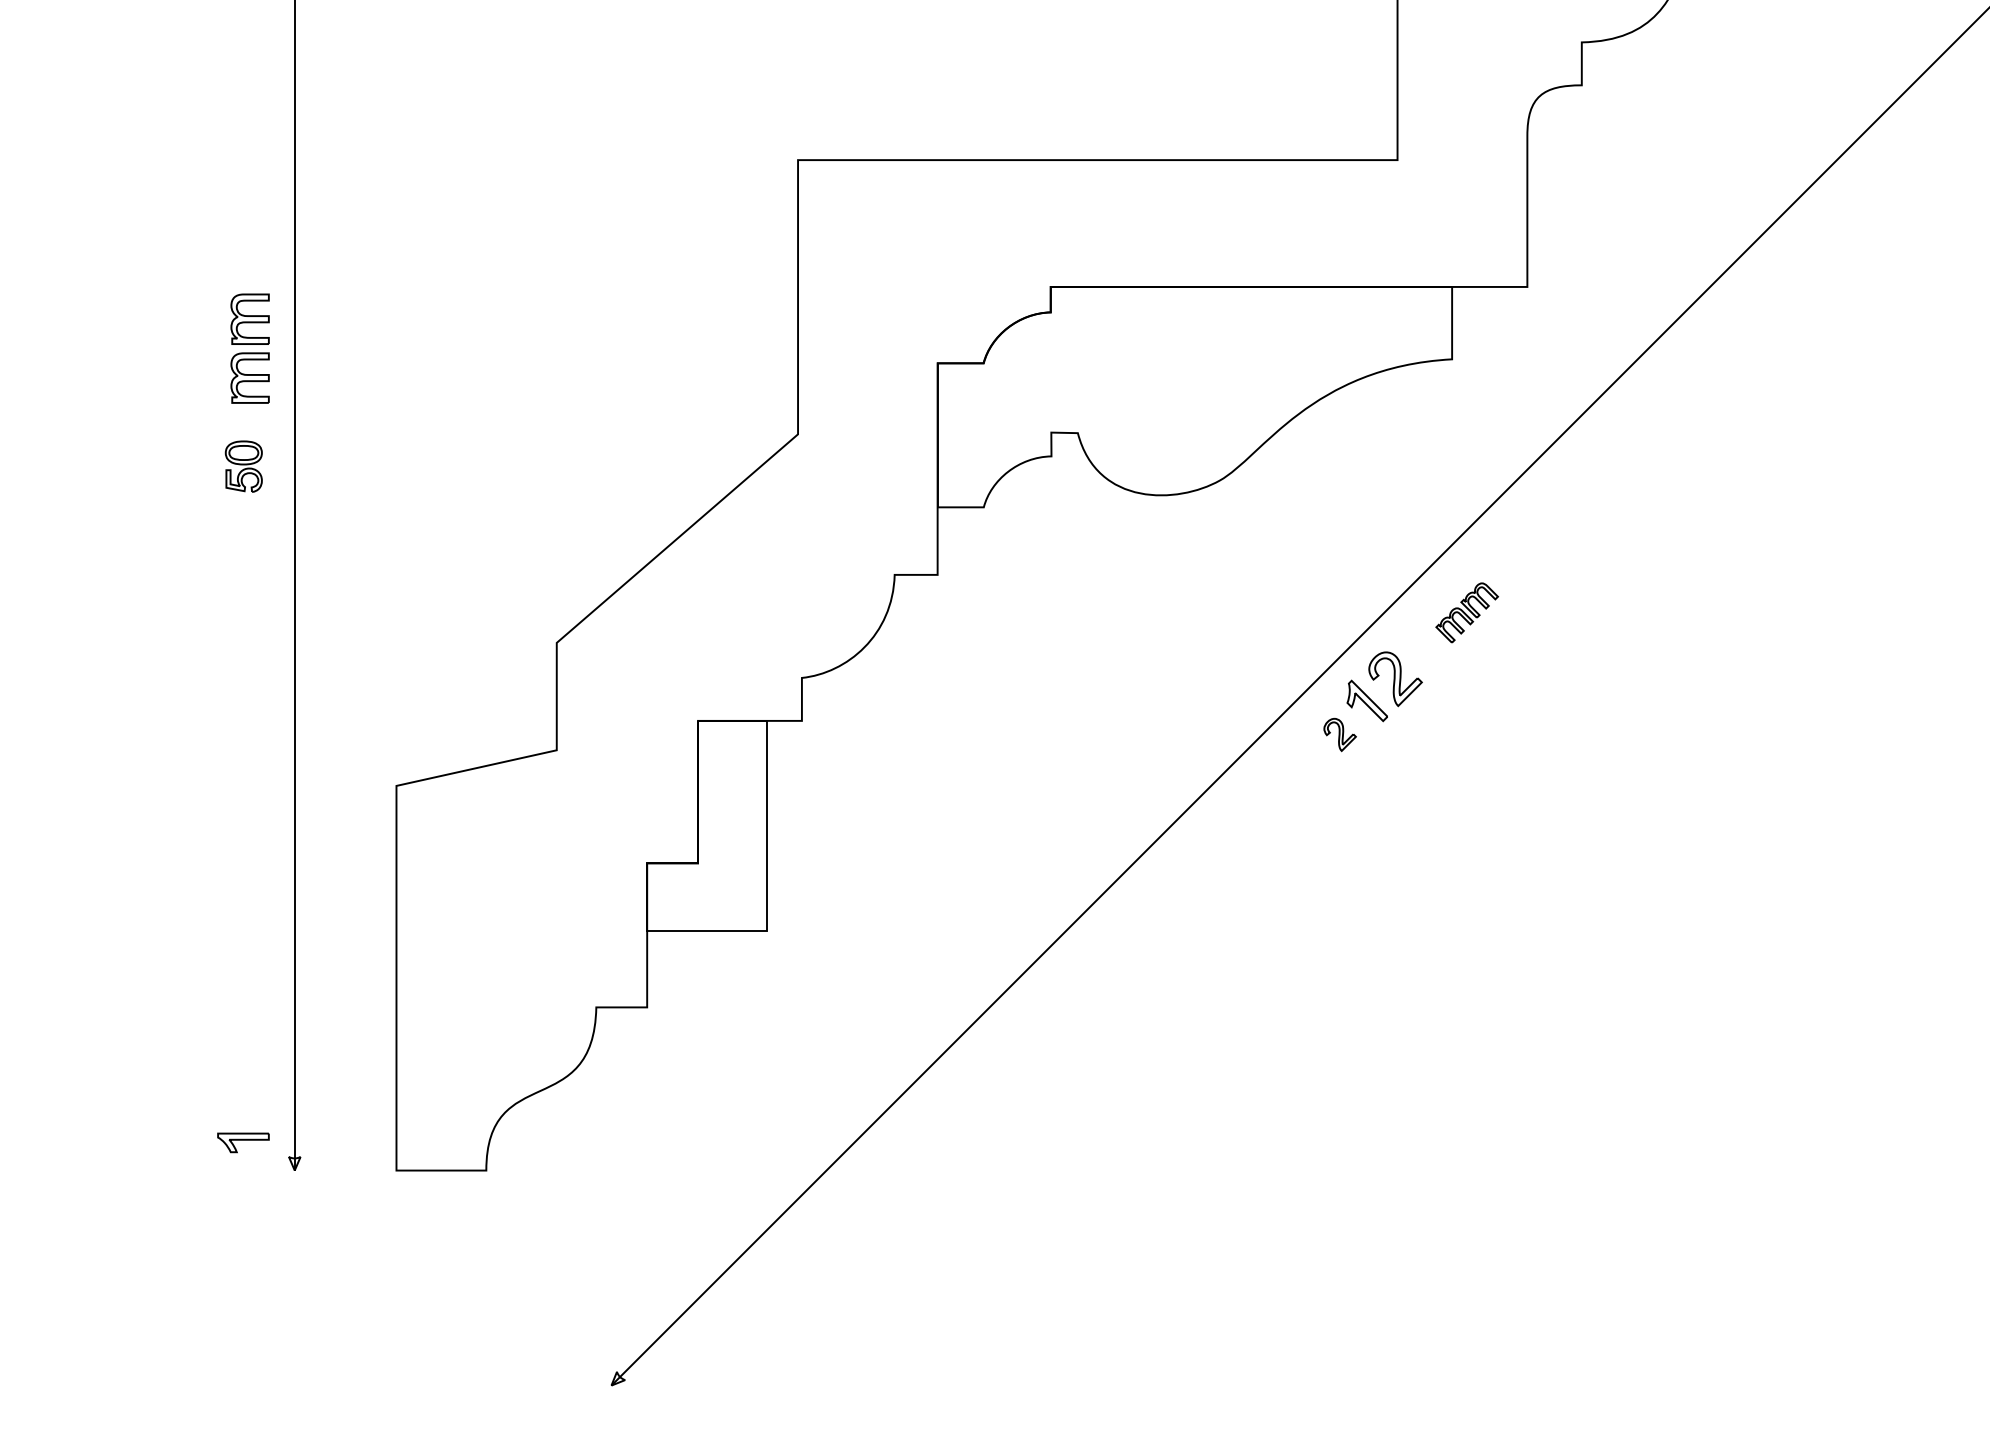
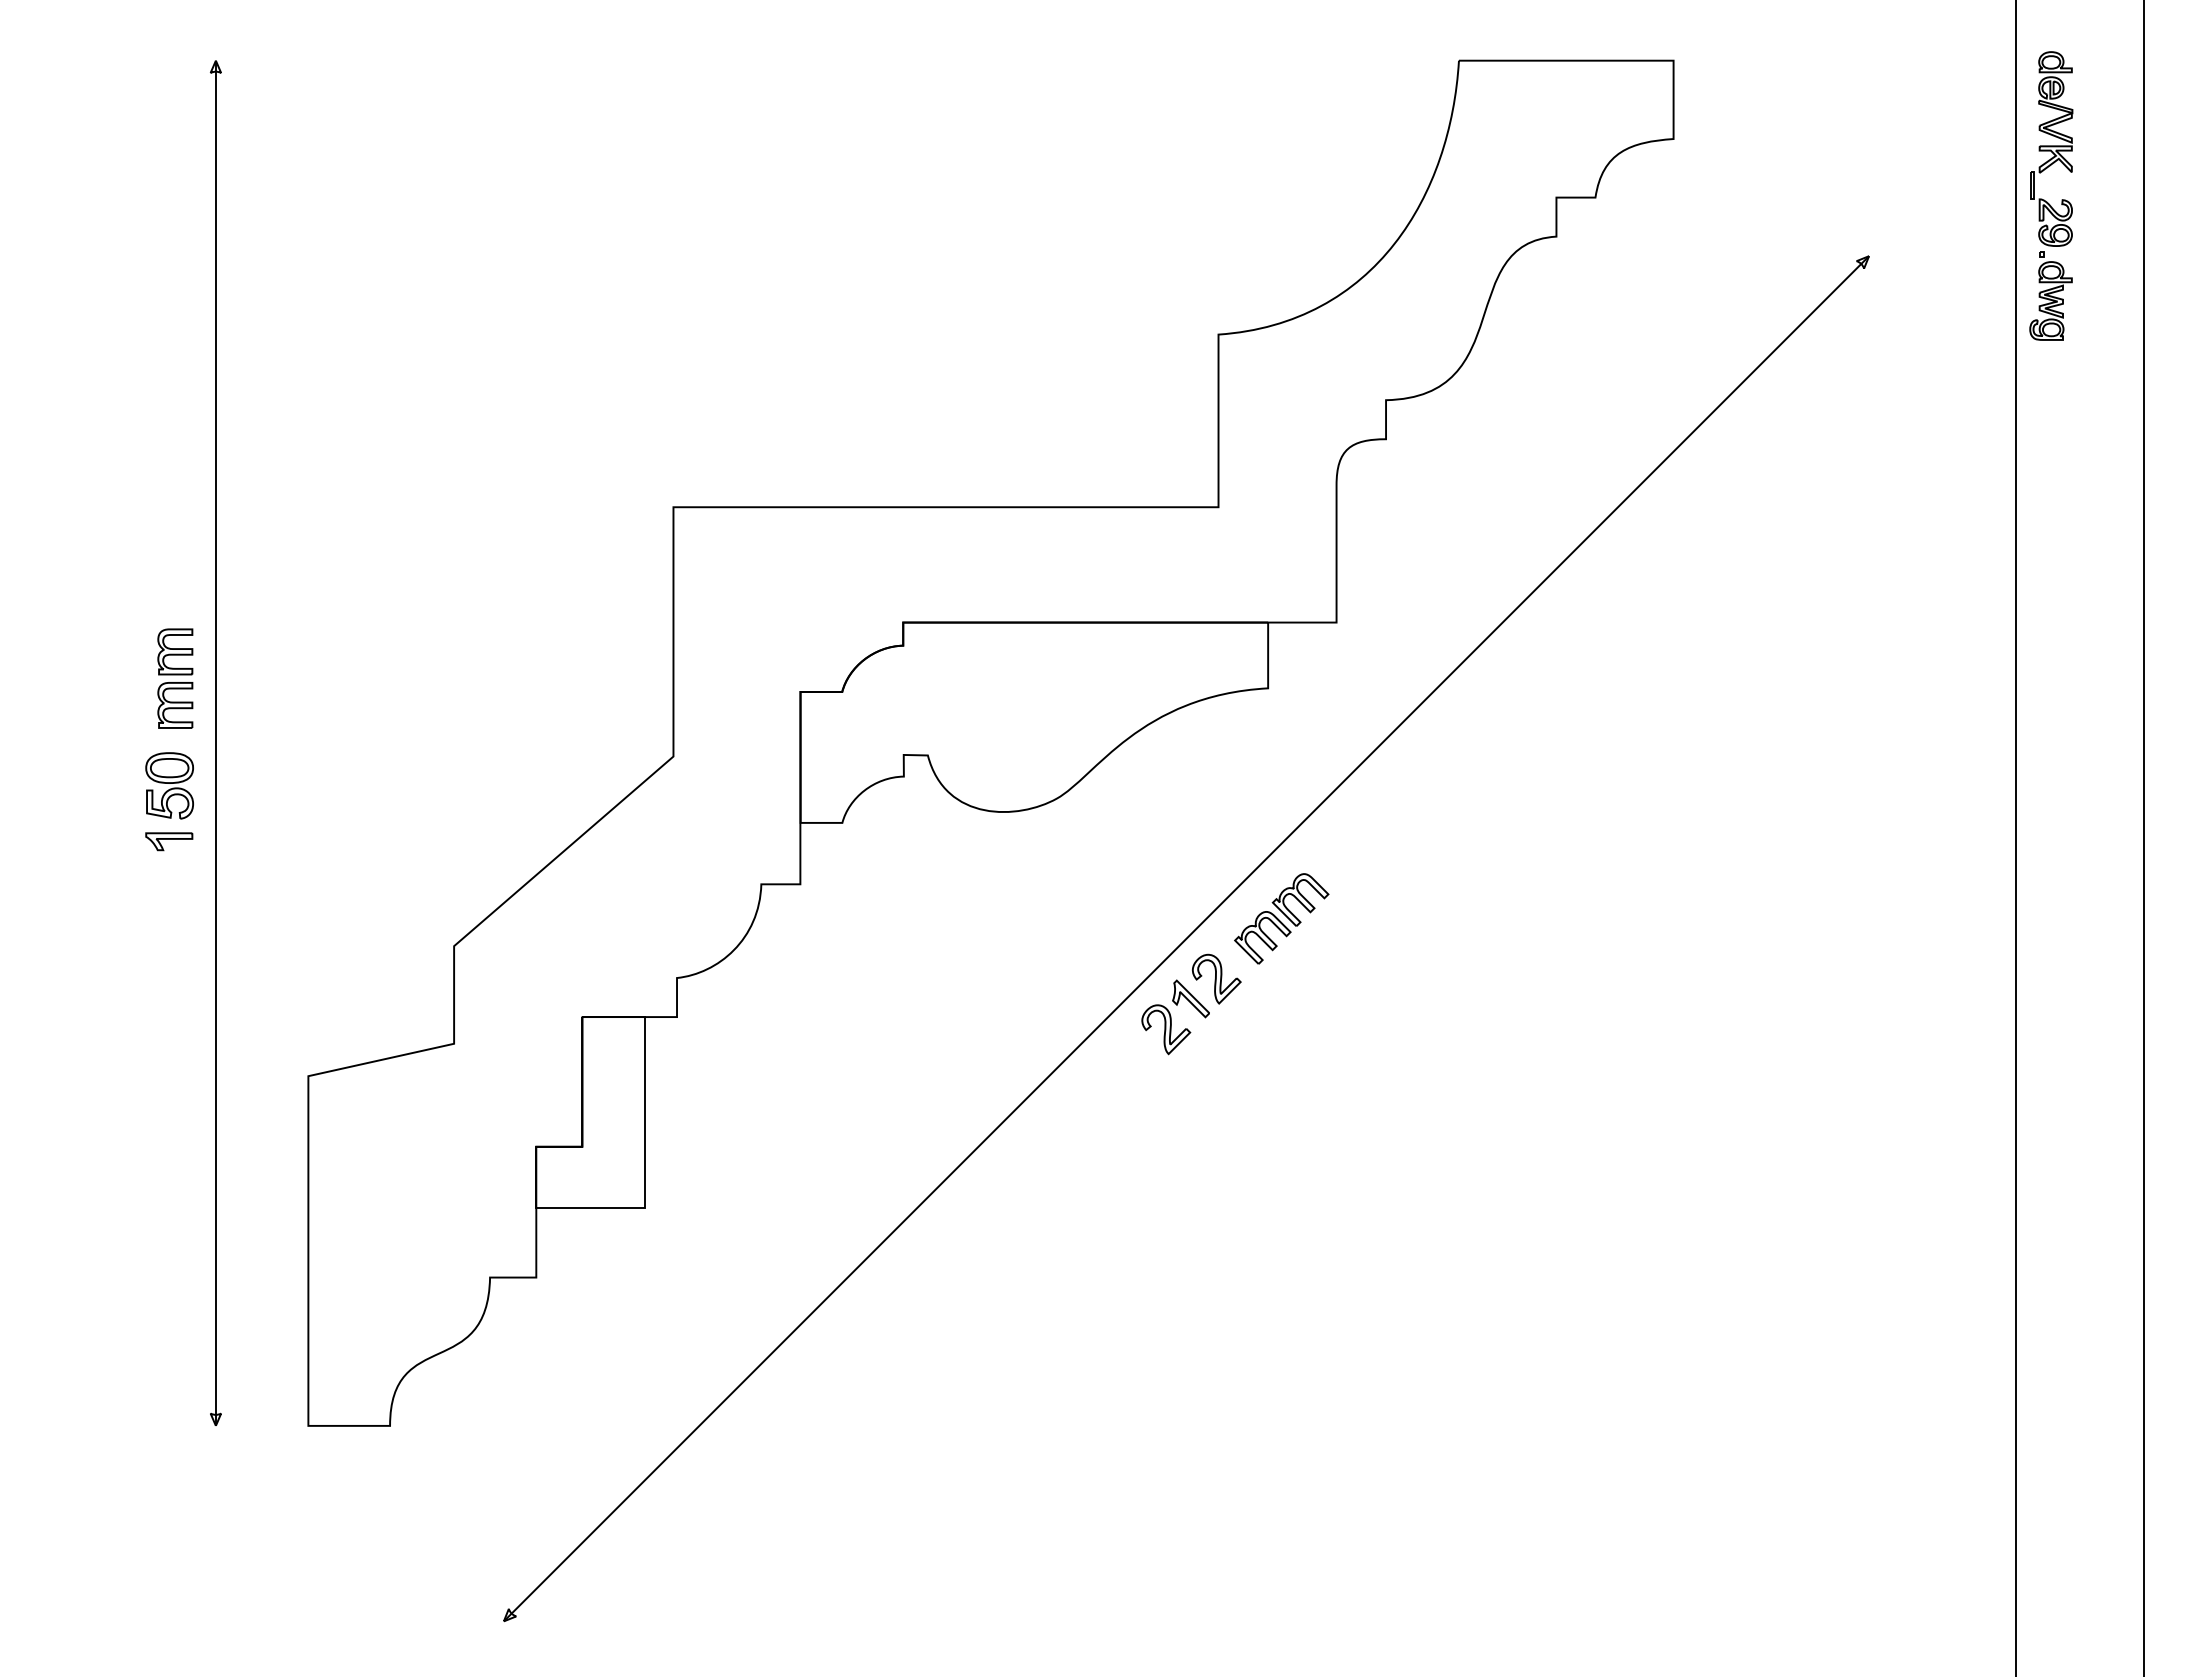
part: (243, 466) -> (169, 785), size x1.43
part: (1466, 612) -> (1281, 918), size x1.67
part: (1340, 734) -> (1166, 1029), size x1.67
part: (243, 1142) -> (169, 841), moved

